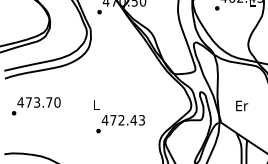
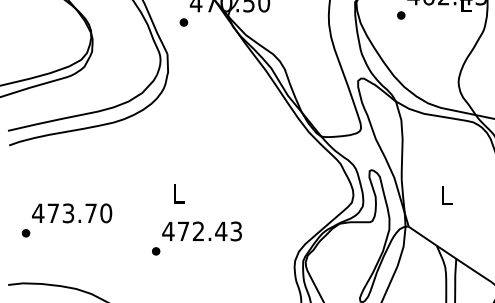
text: (242, 105) -> (447, 194), Er -> L
text: (36, 106) -> (67, 220), moved
text: (120, 124) -> (196, 239), moved

